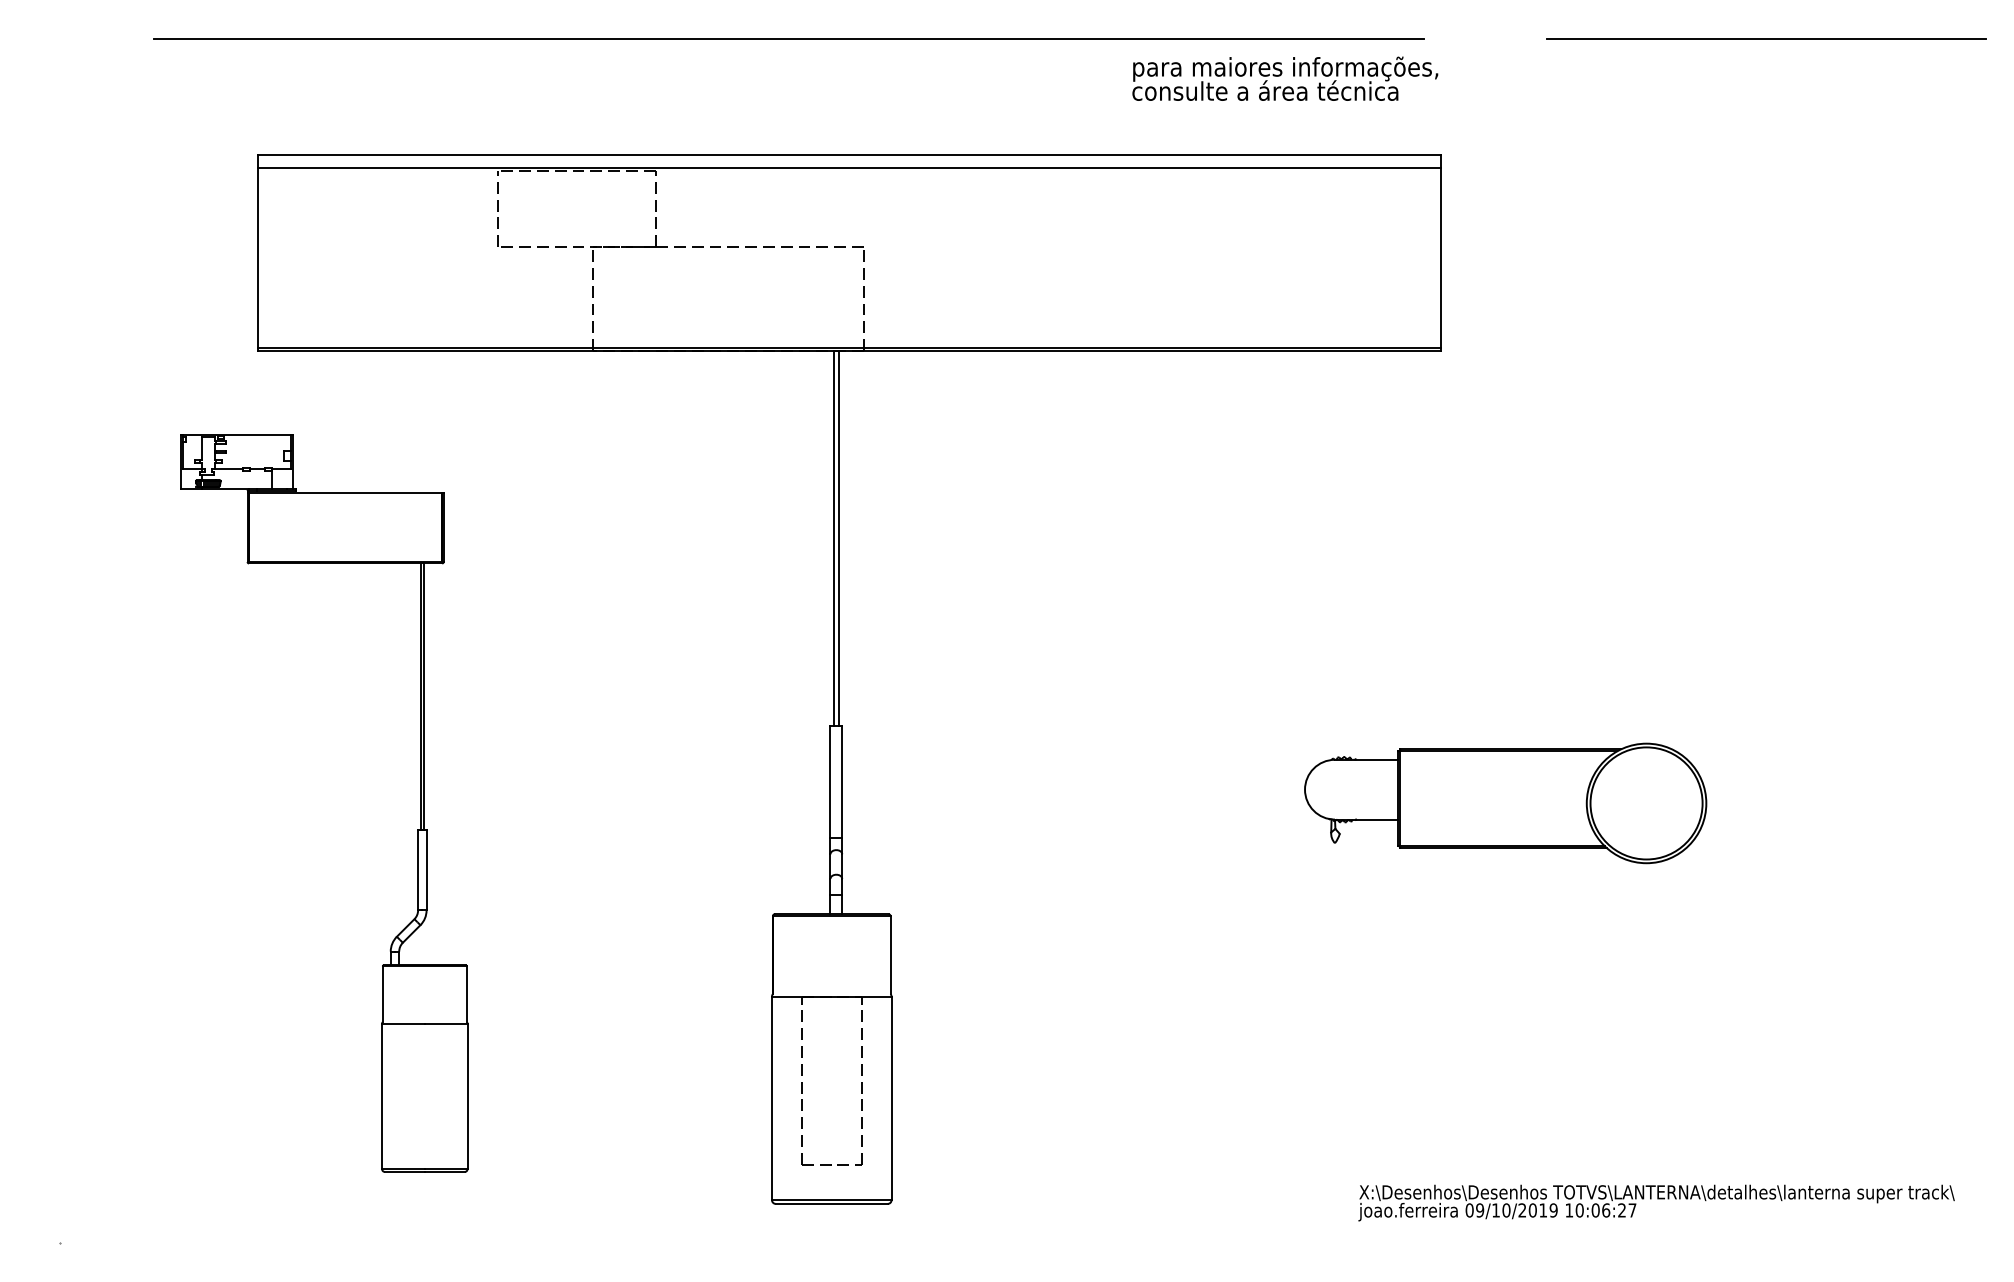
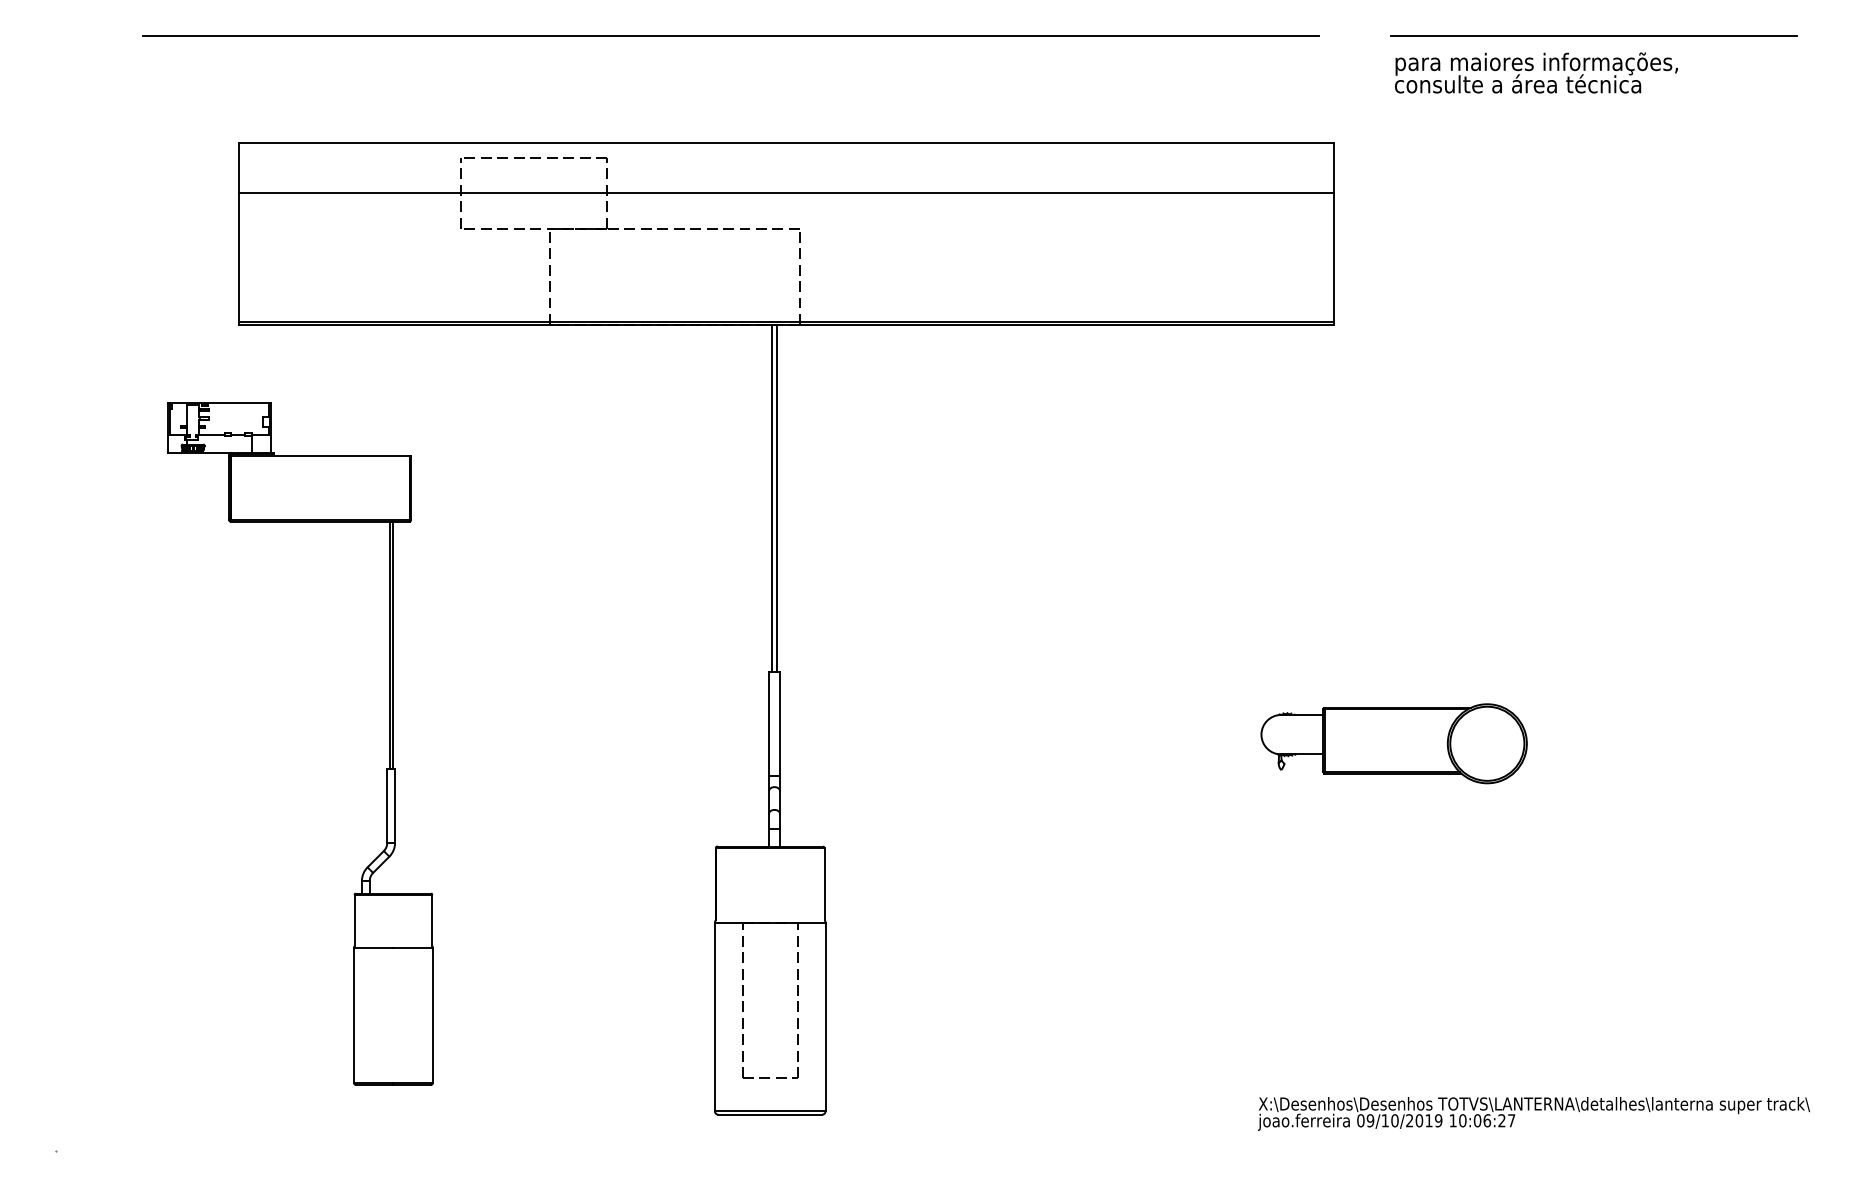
line: (1766, 38) -> (1594, 35), moved
text: (1285, 78) -> (1536, 72), moved
line: (849, 168) -> (786, 193), moved
part: (1505, 802) -> (1394, 743), size x0.71

